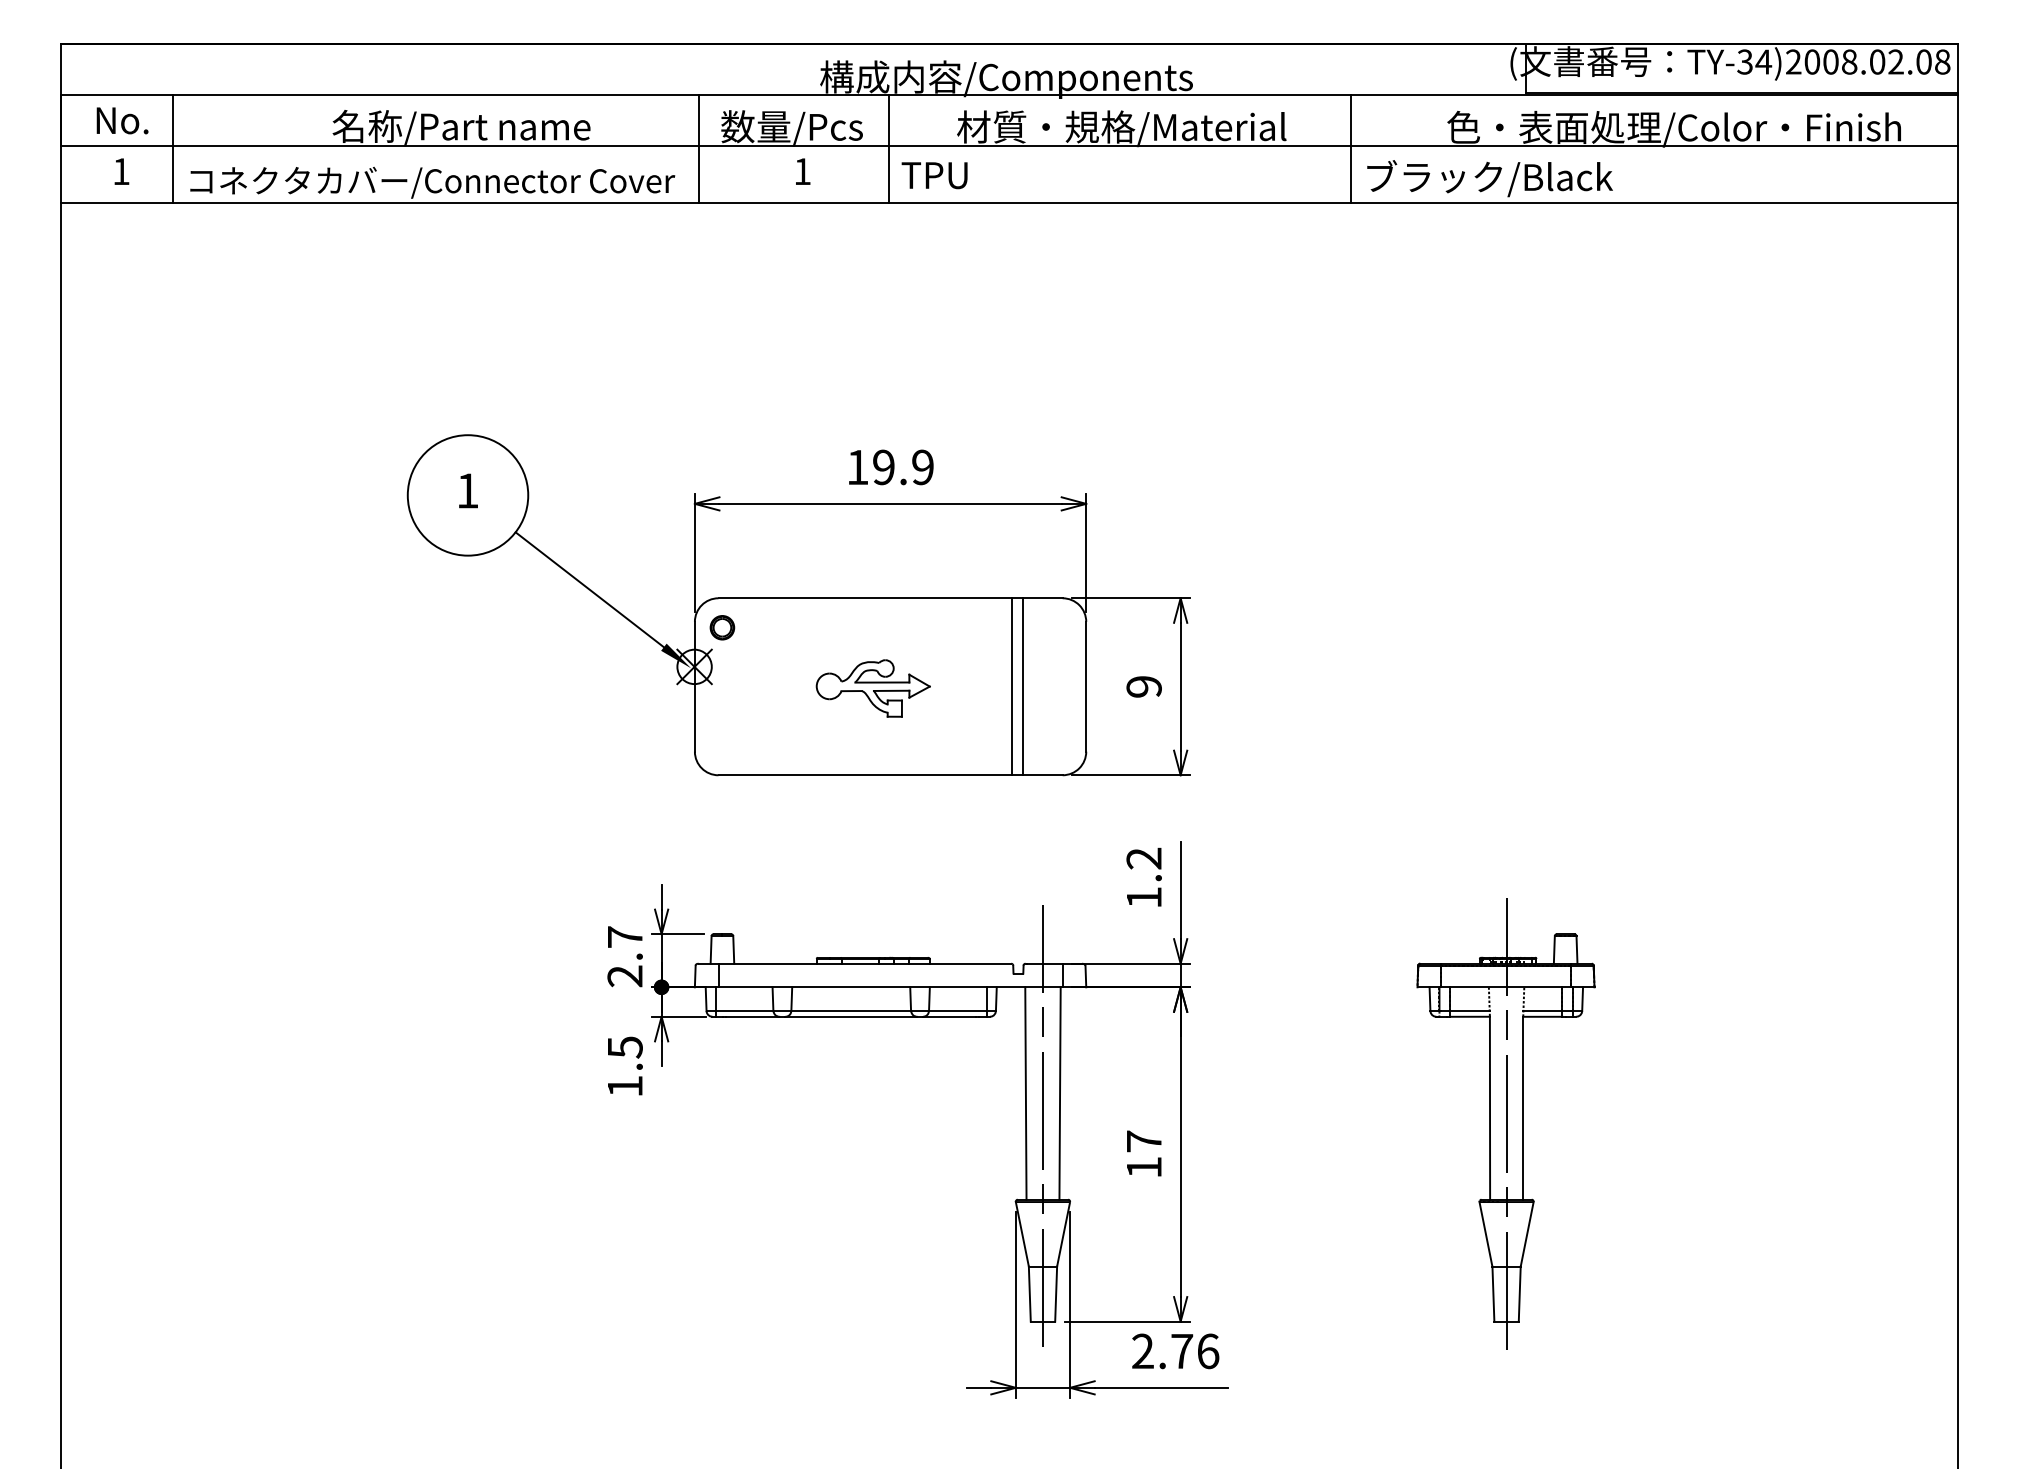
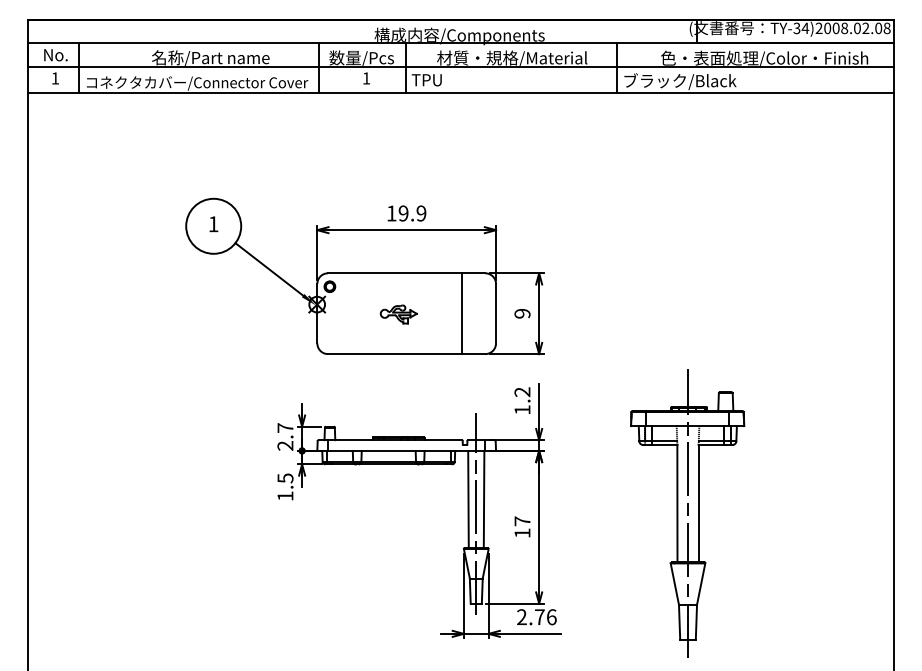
line: (1023, 686) -> (467, 313), removed
part: (872, 688) -> (398, 314), size x0.7
part: (1505, 1122) -> (687, 512), size x1.4

